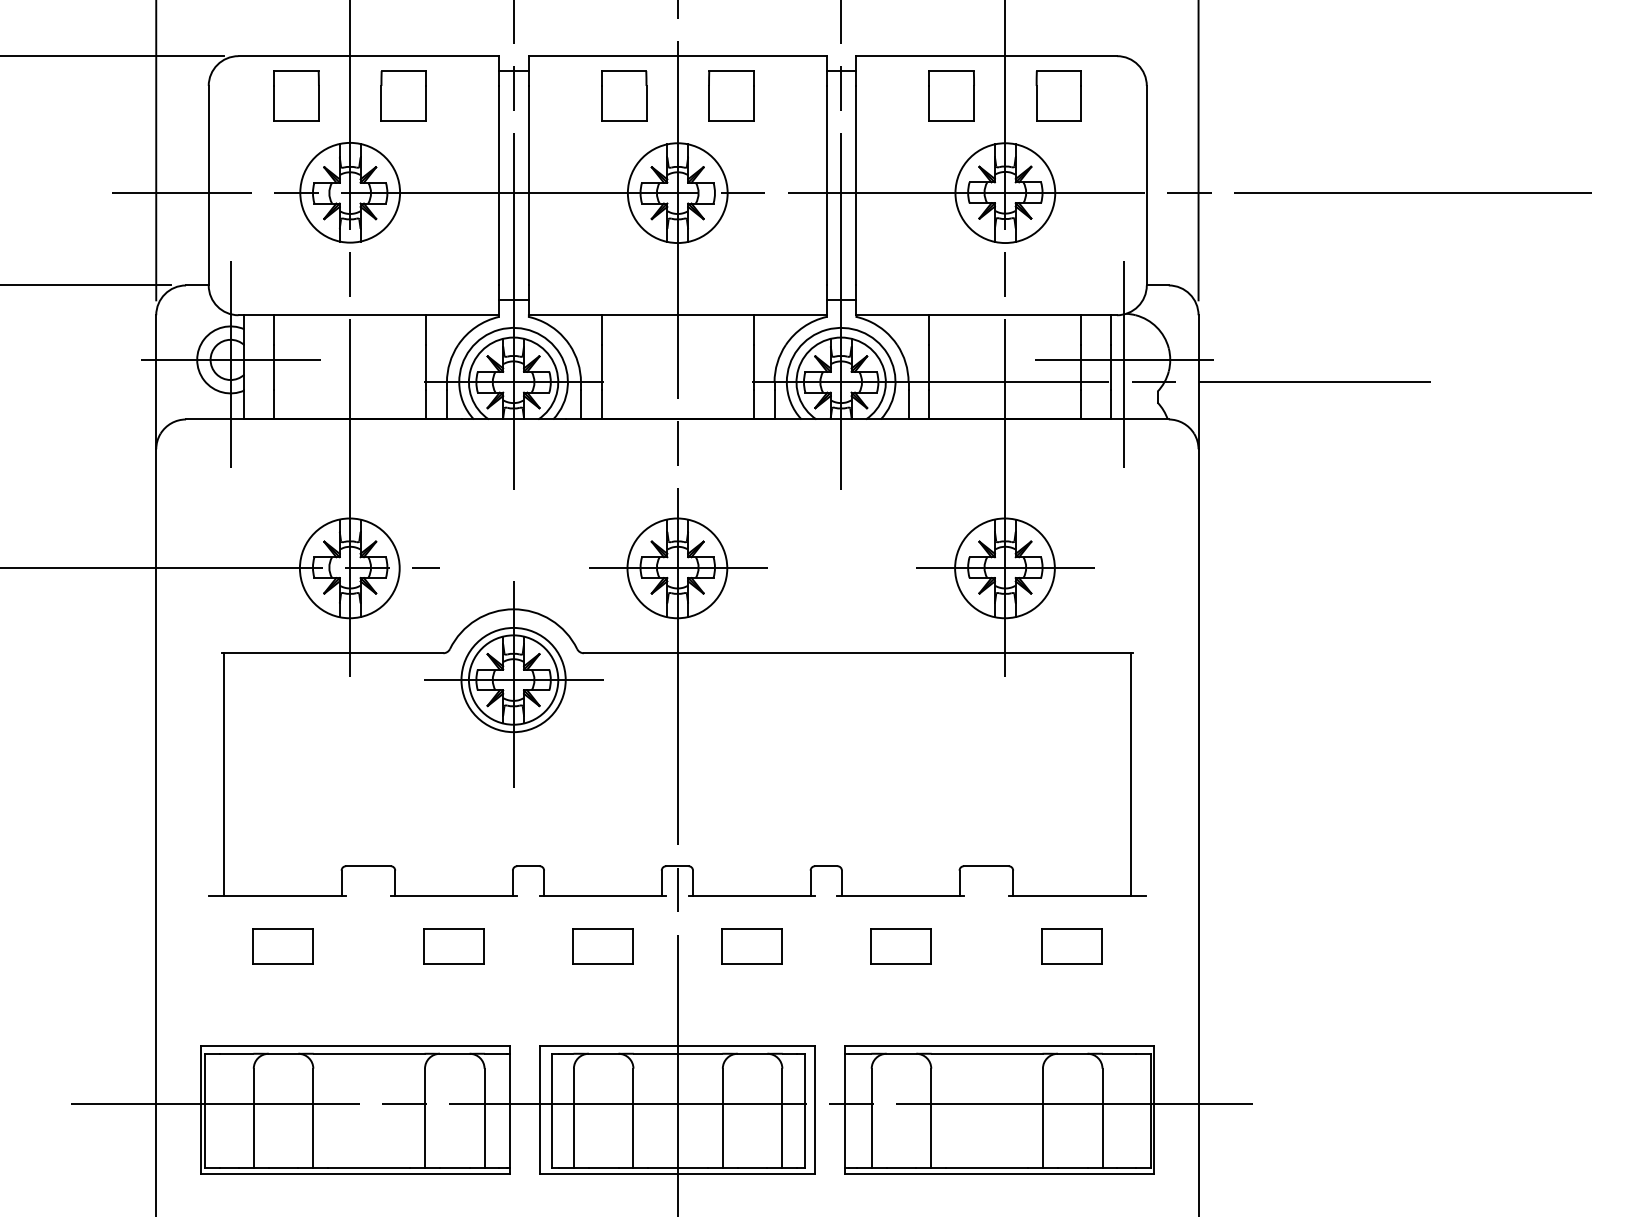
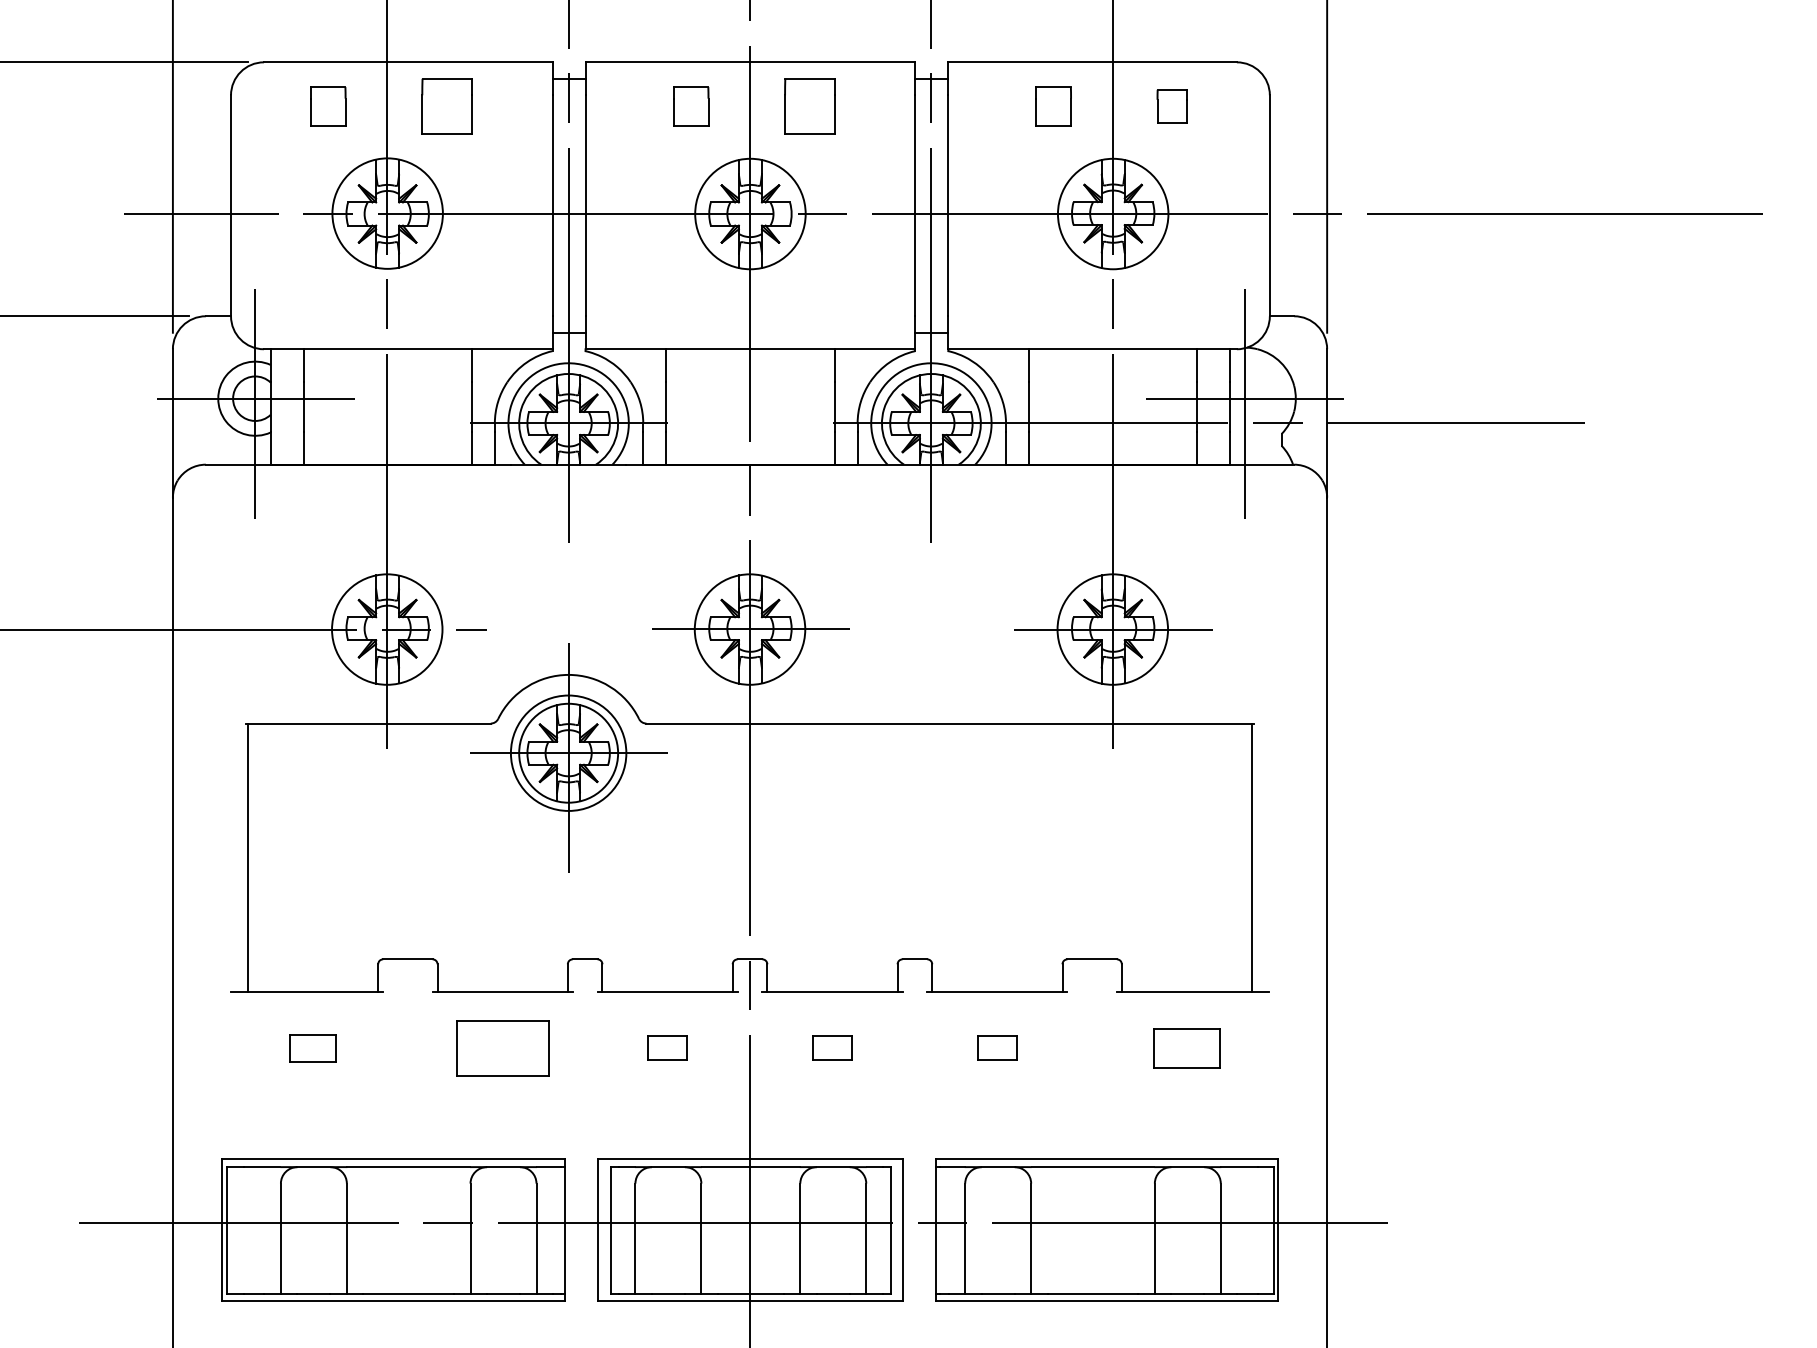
part: (296, 95) -> (328, 105), size x0.7
part: (624, 95) -> (691, 105), size x0.7
part: (951, 95) -> (1053, 105), size x0.7
part: (1058, 95) -> (1172, 105), size x0.6
part: (282, 946) -> (312, 1048), size x0.7
part: (453, 946) -> (502, 1048), size x1.4
part: (602, 946) -> (667, 1048), size x0.6
part: (751, 946) -> (832, 1048), size x0.6
part: (900, 946) -> (997, 1048), size x0.6

